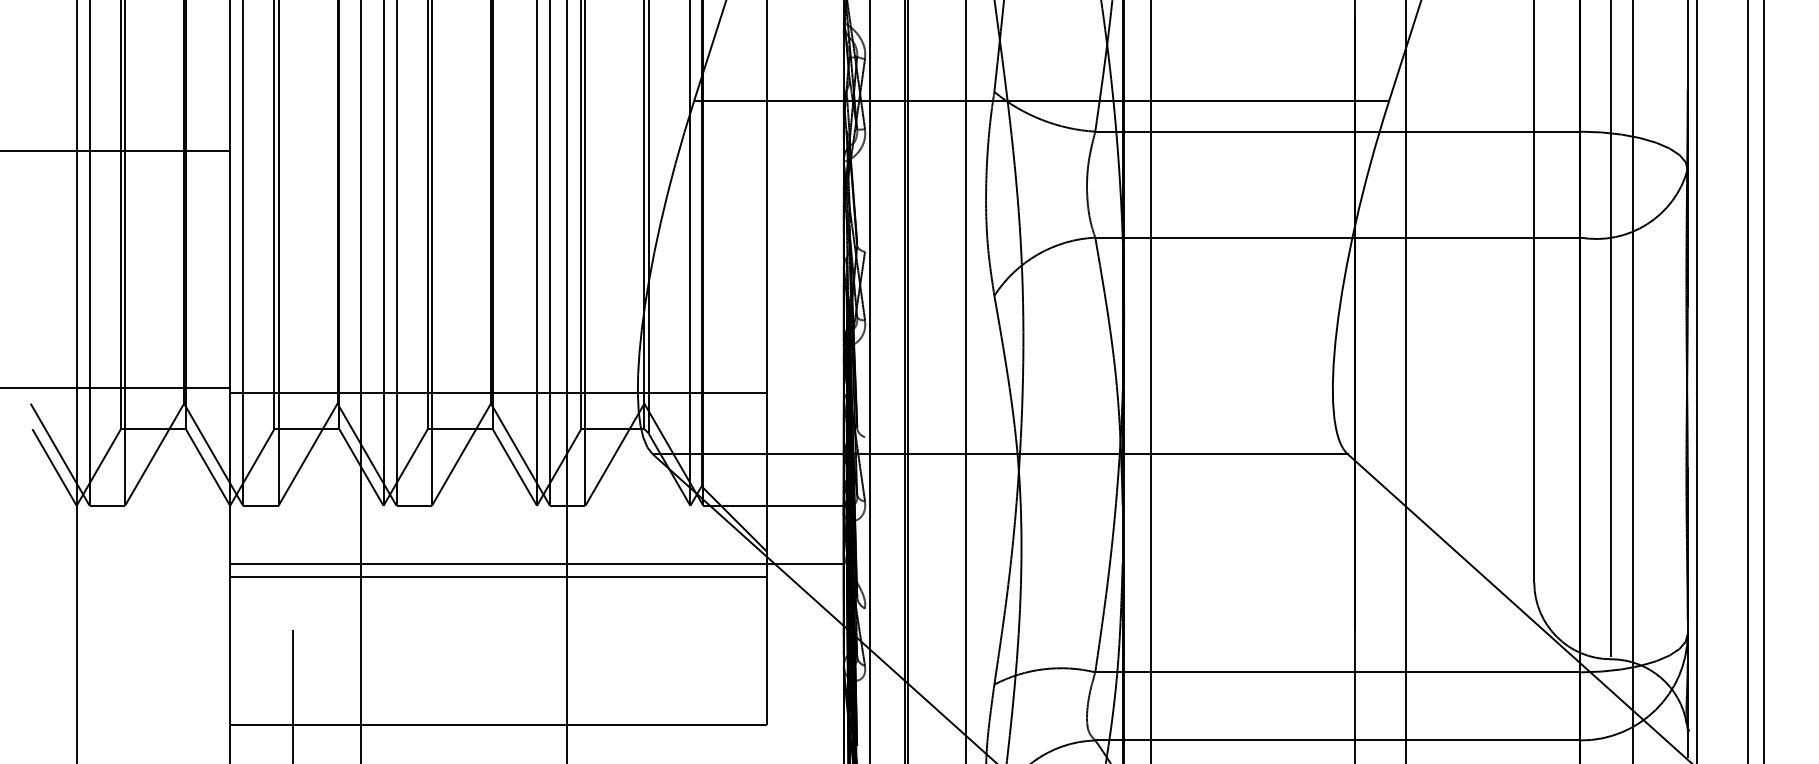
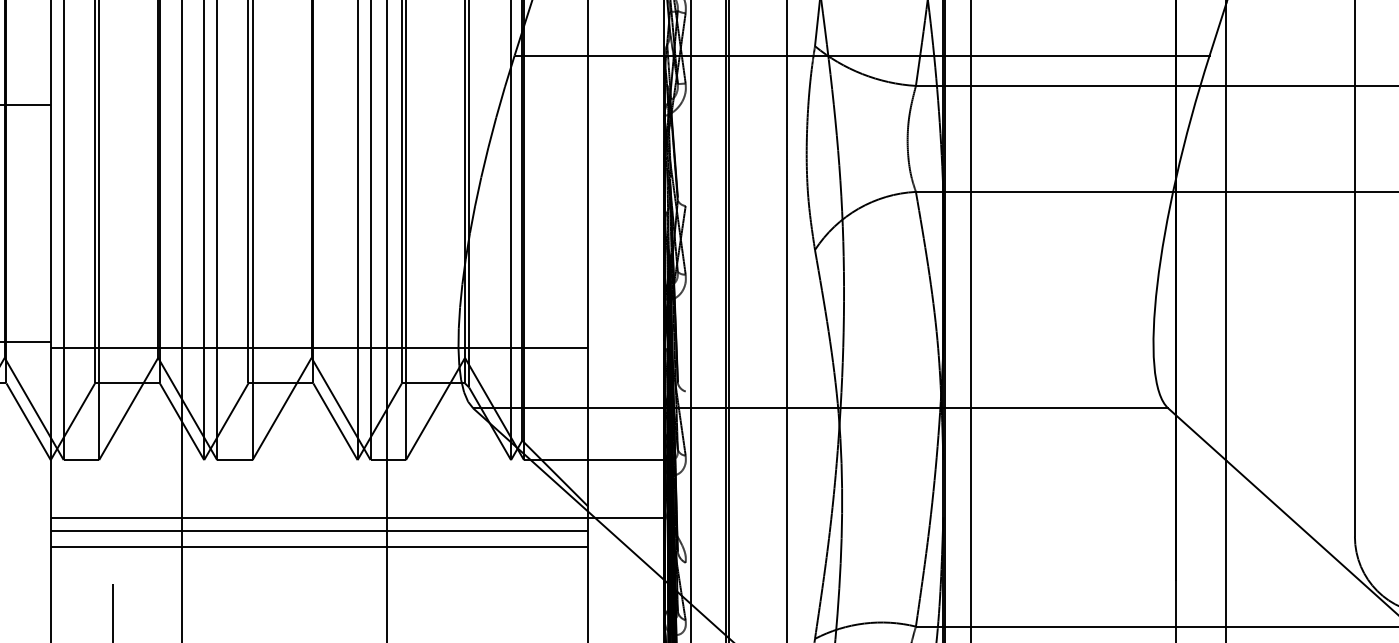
line: (498, 593) -> (319, 547), added

